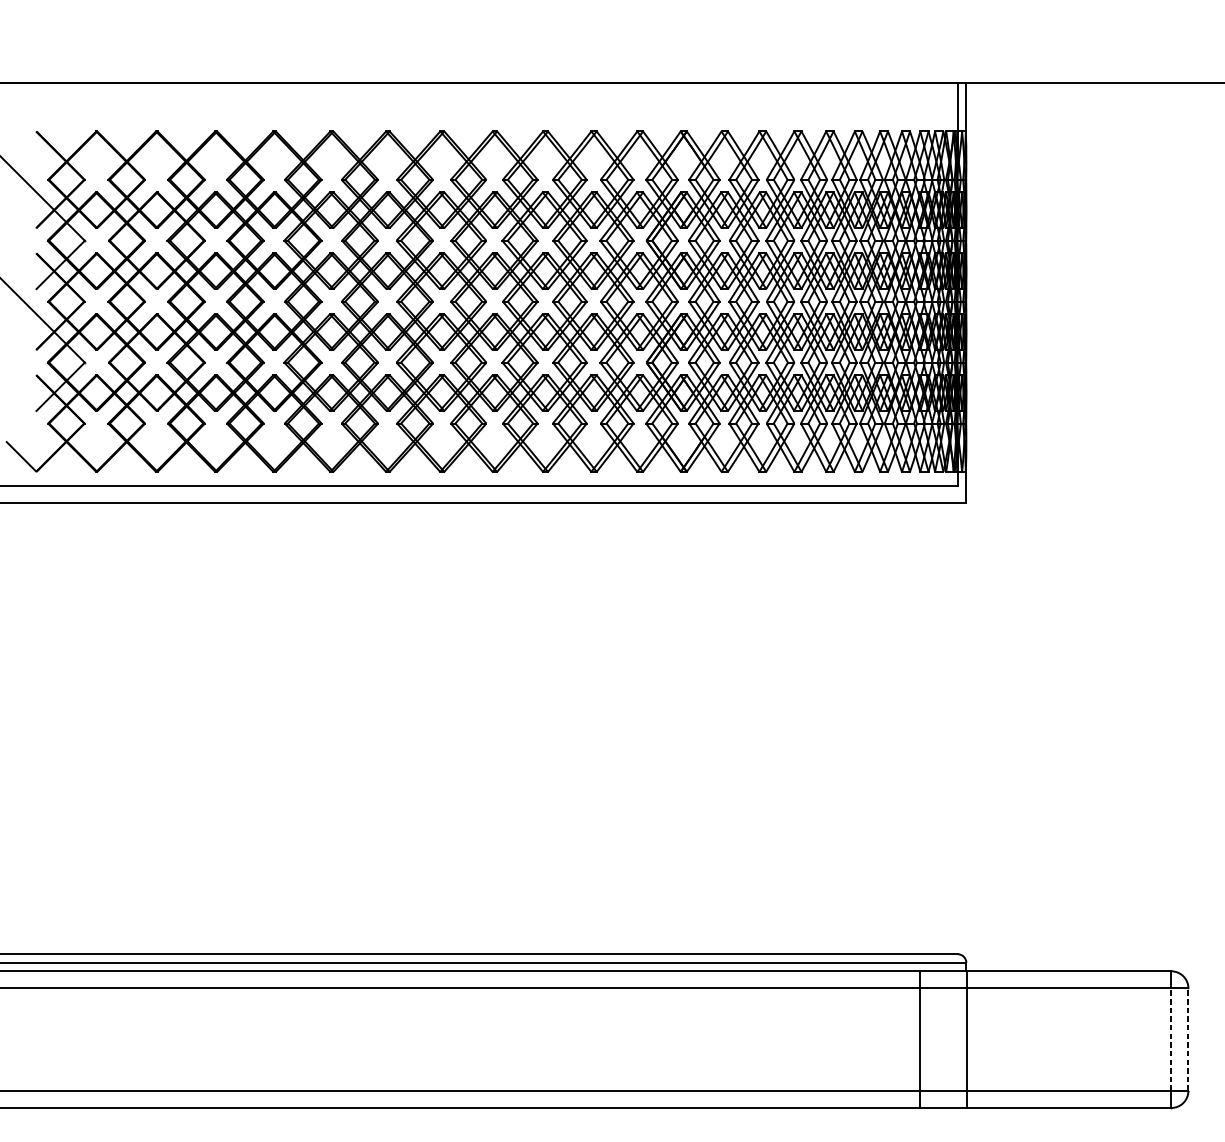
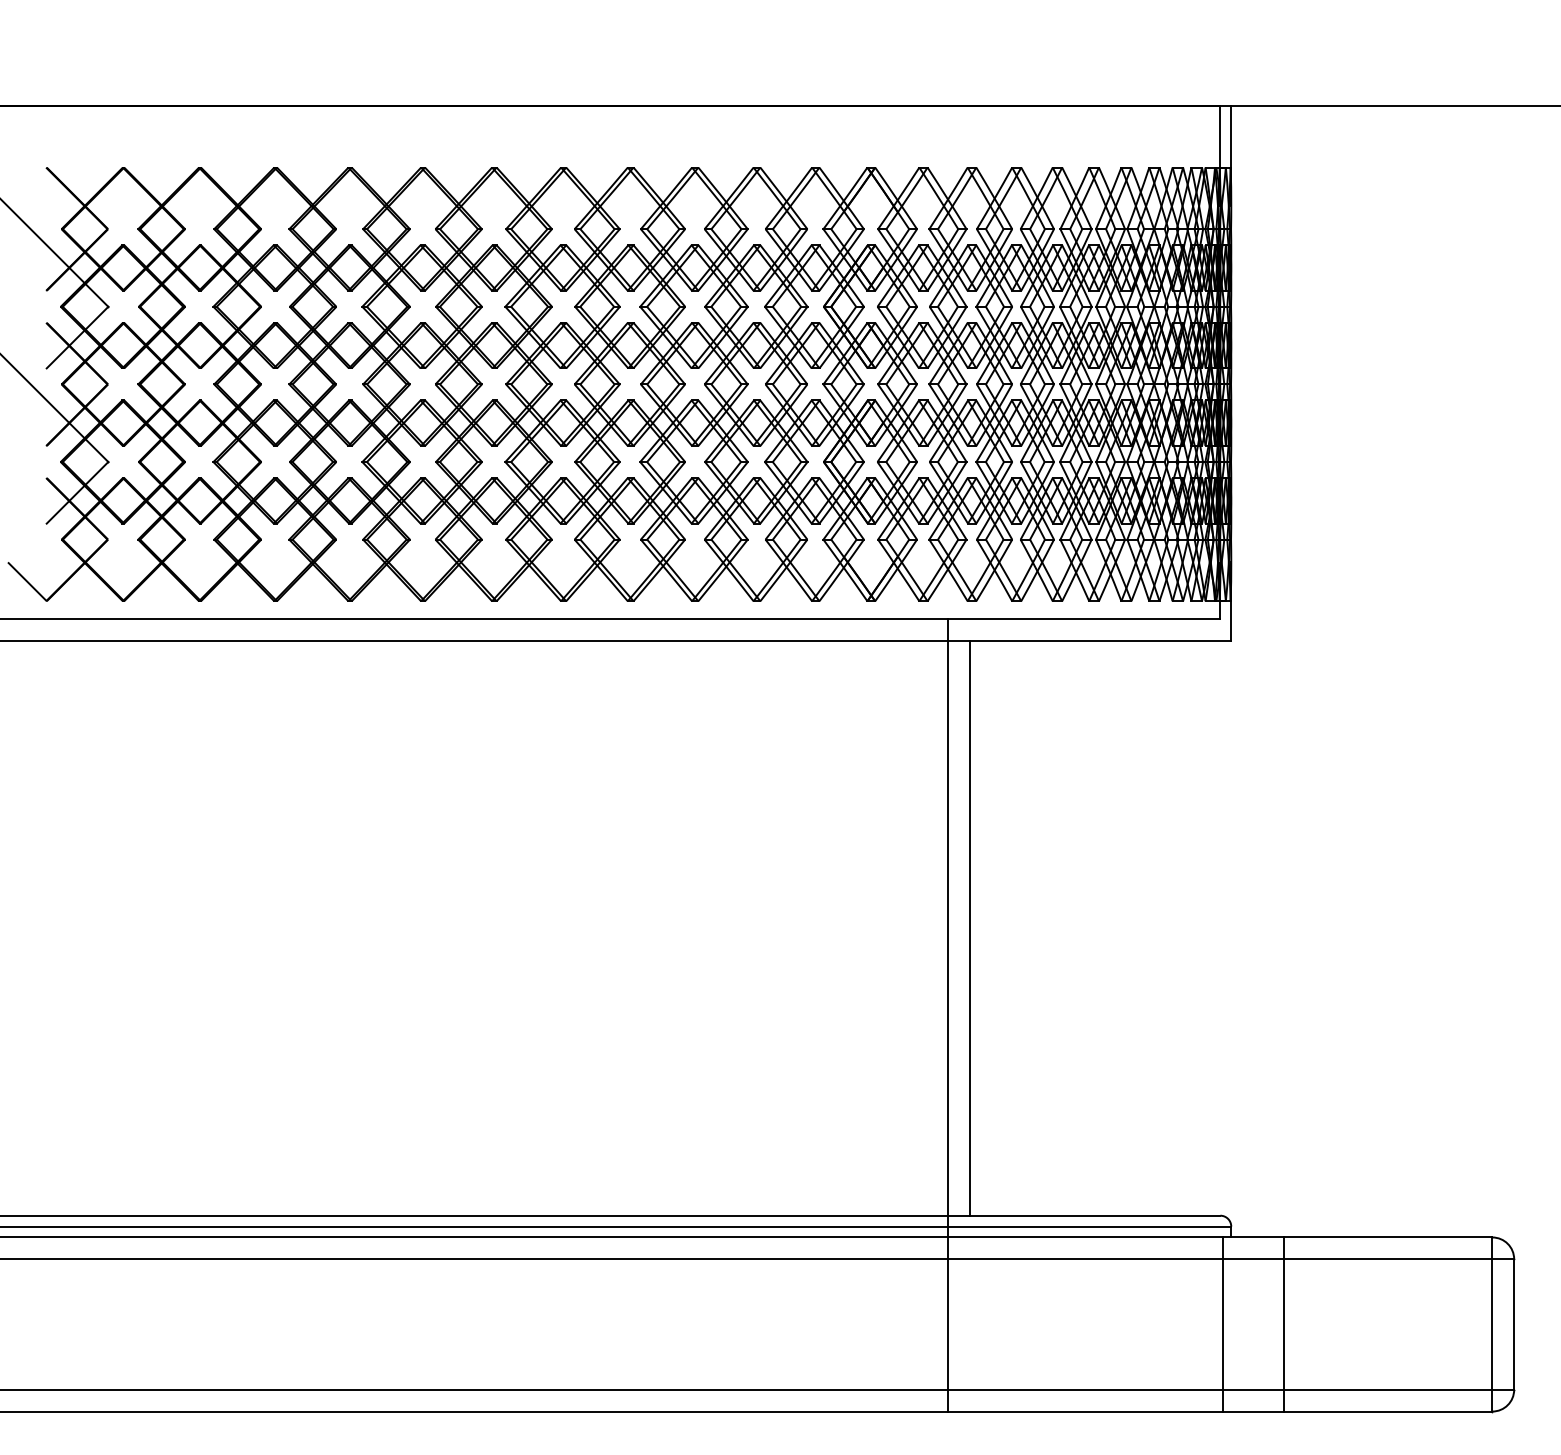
line: (761, 728) -> (970, 928), added
line: (744, 797) -> (948, 1015), added
line: (920, 1039) -> (1222, 1324), moved
line: (966, 1039) -> (1283, 1324), moved
line: (1171, 1039) -> (1492, 1324), dashed -> solid
line: (1188, 1039) -> (1514, 1324), dashed -> solid

